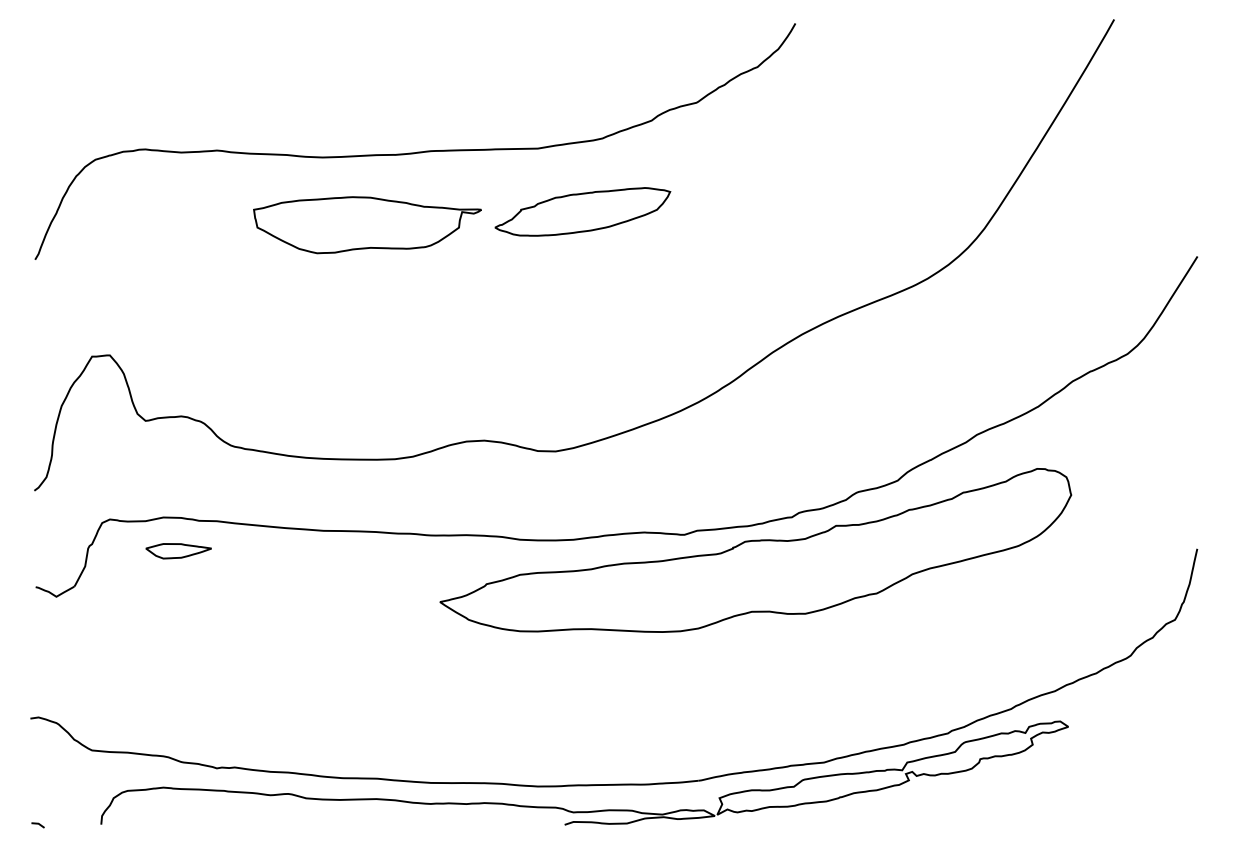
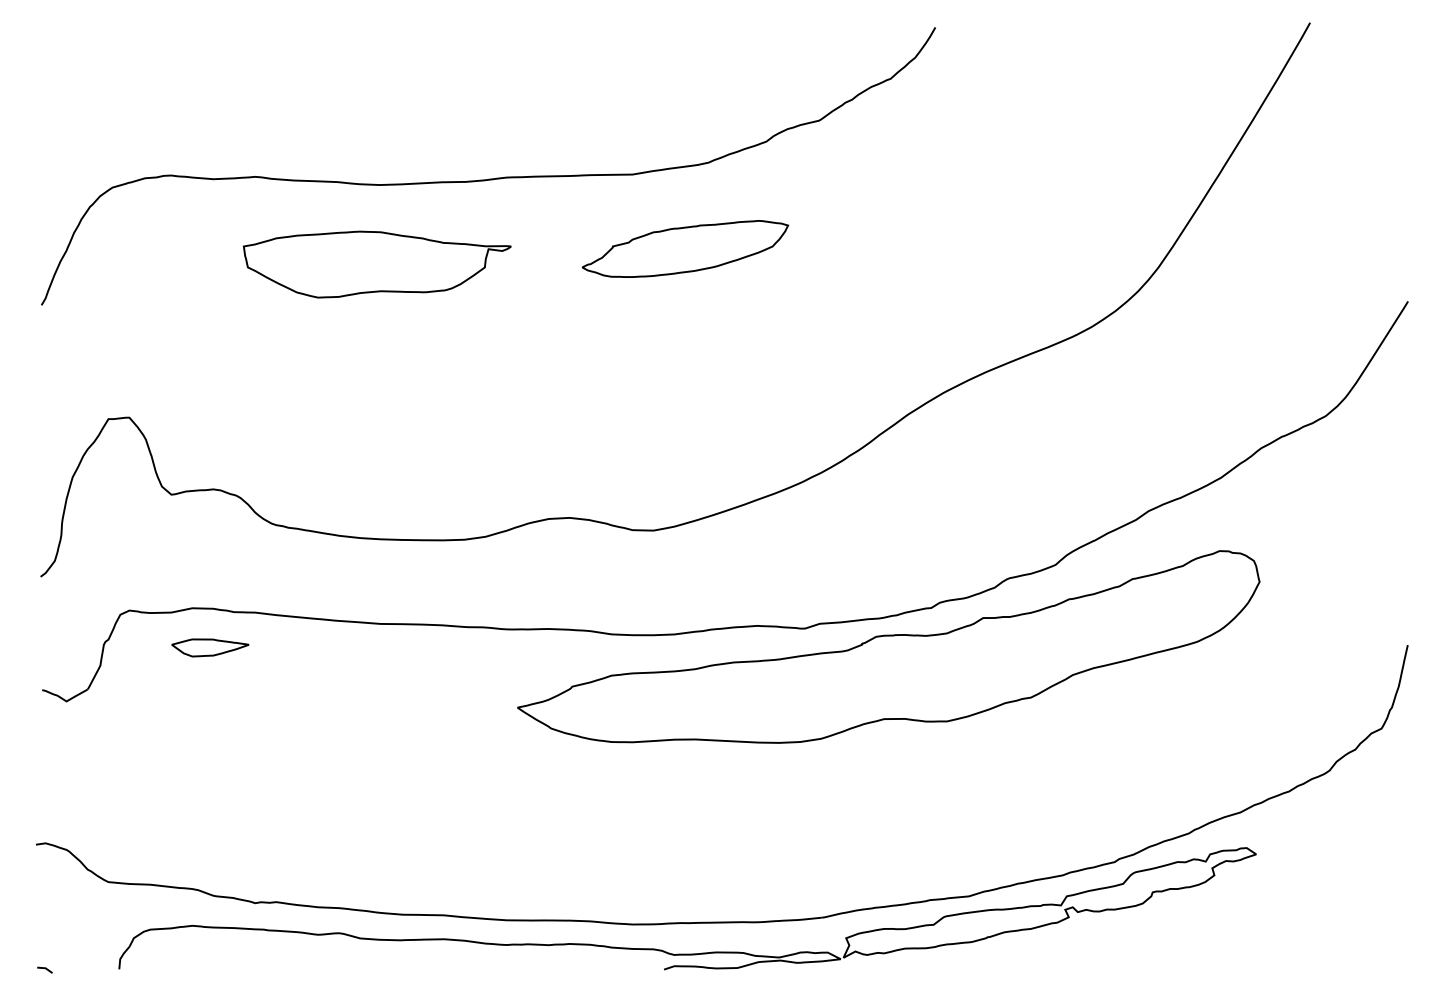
part: (367, 225) -> (377, 264), moved

